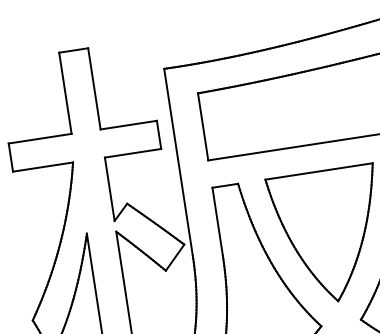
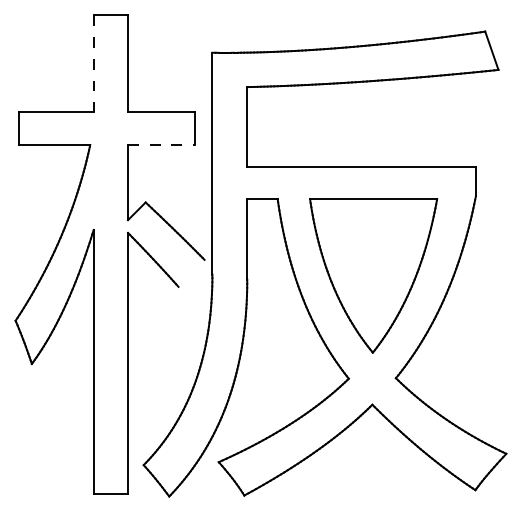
line: (65, 94) -> (93, 64), solid -> dashed
line: (133, 153) -> (161, 145), solid -> dashed
line: (174, 256) -> (191, 272), removed

